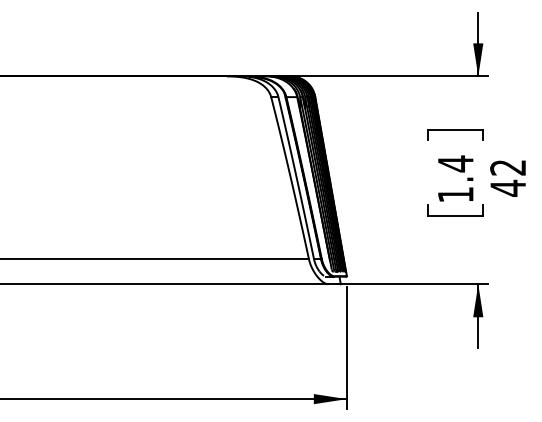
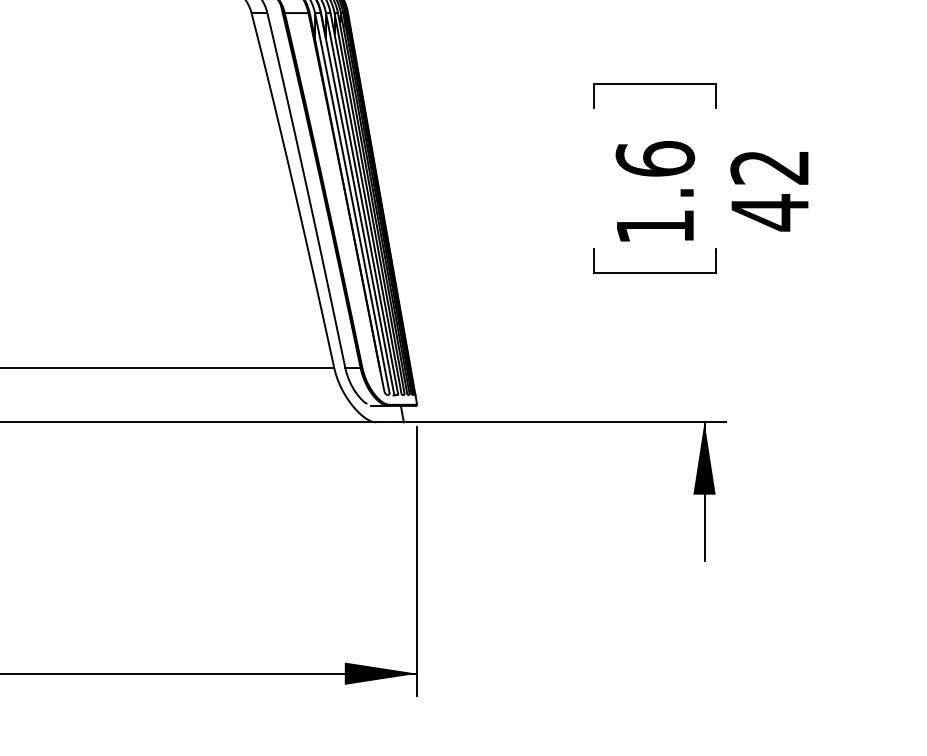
text: (455, 163) -> (654, 158), 1.4 -> 1.6

